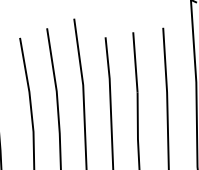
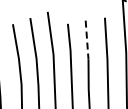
line: (136, 63) -> (87, 40), solid -> dashed

